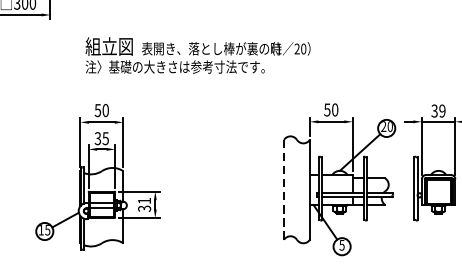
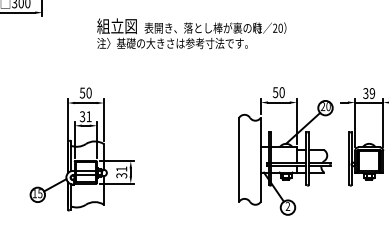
text: (197, 55) -> (191, 33), moved
text: (105, 138) -> (88, 116), 35 -> 31
line: (284, 190) -> (239, 160), dashed -> solid
text: (341, 245) -> (287, 206), 5 -> 2

